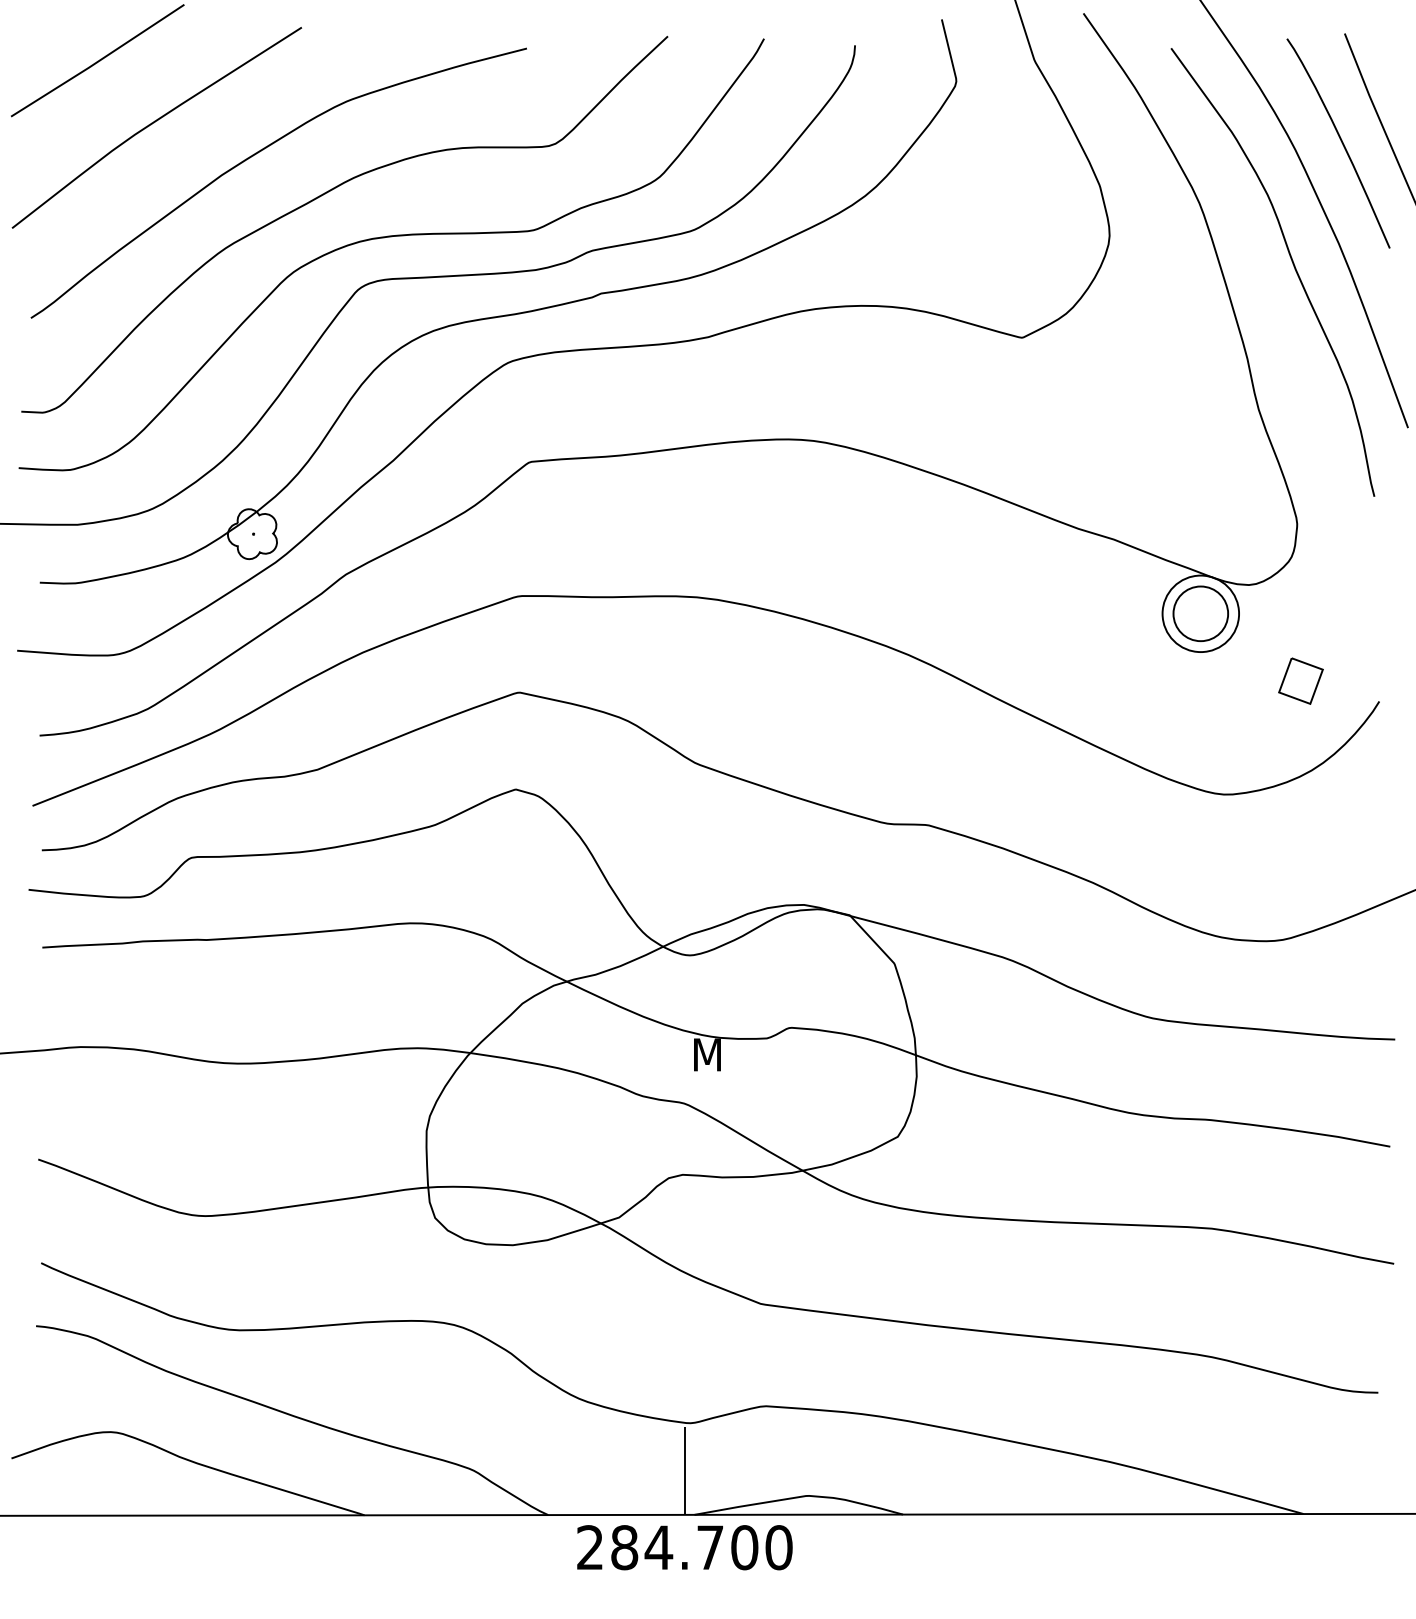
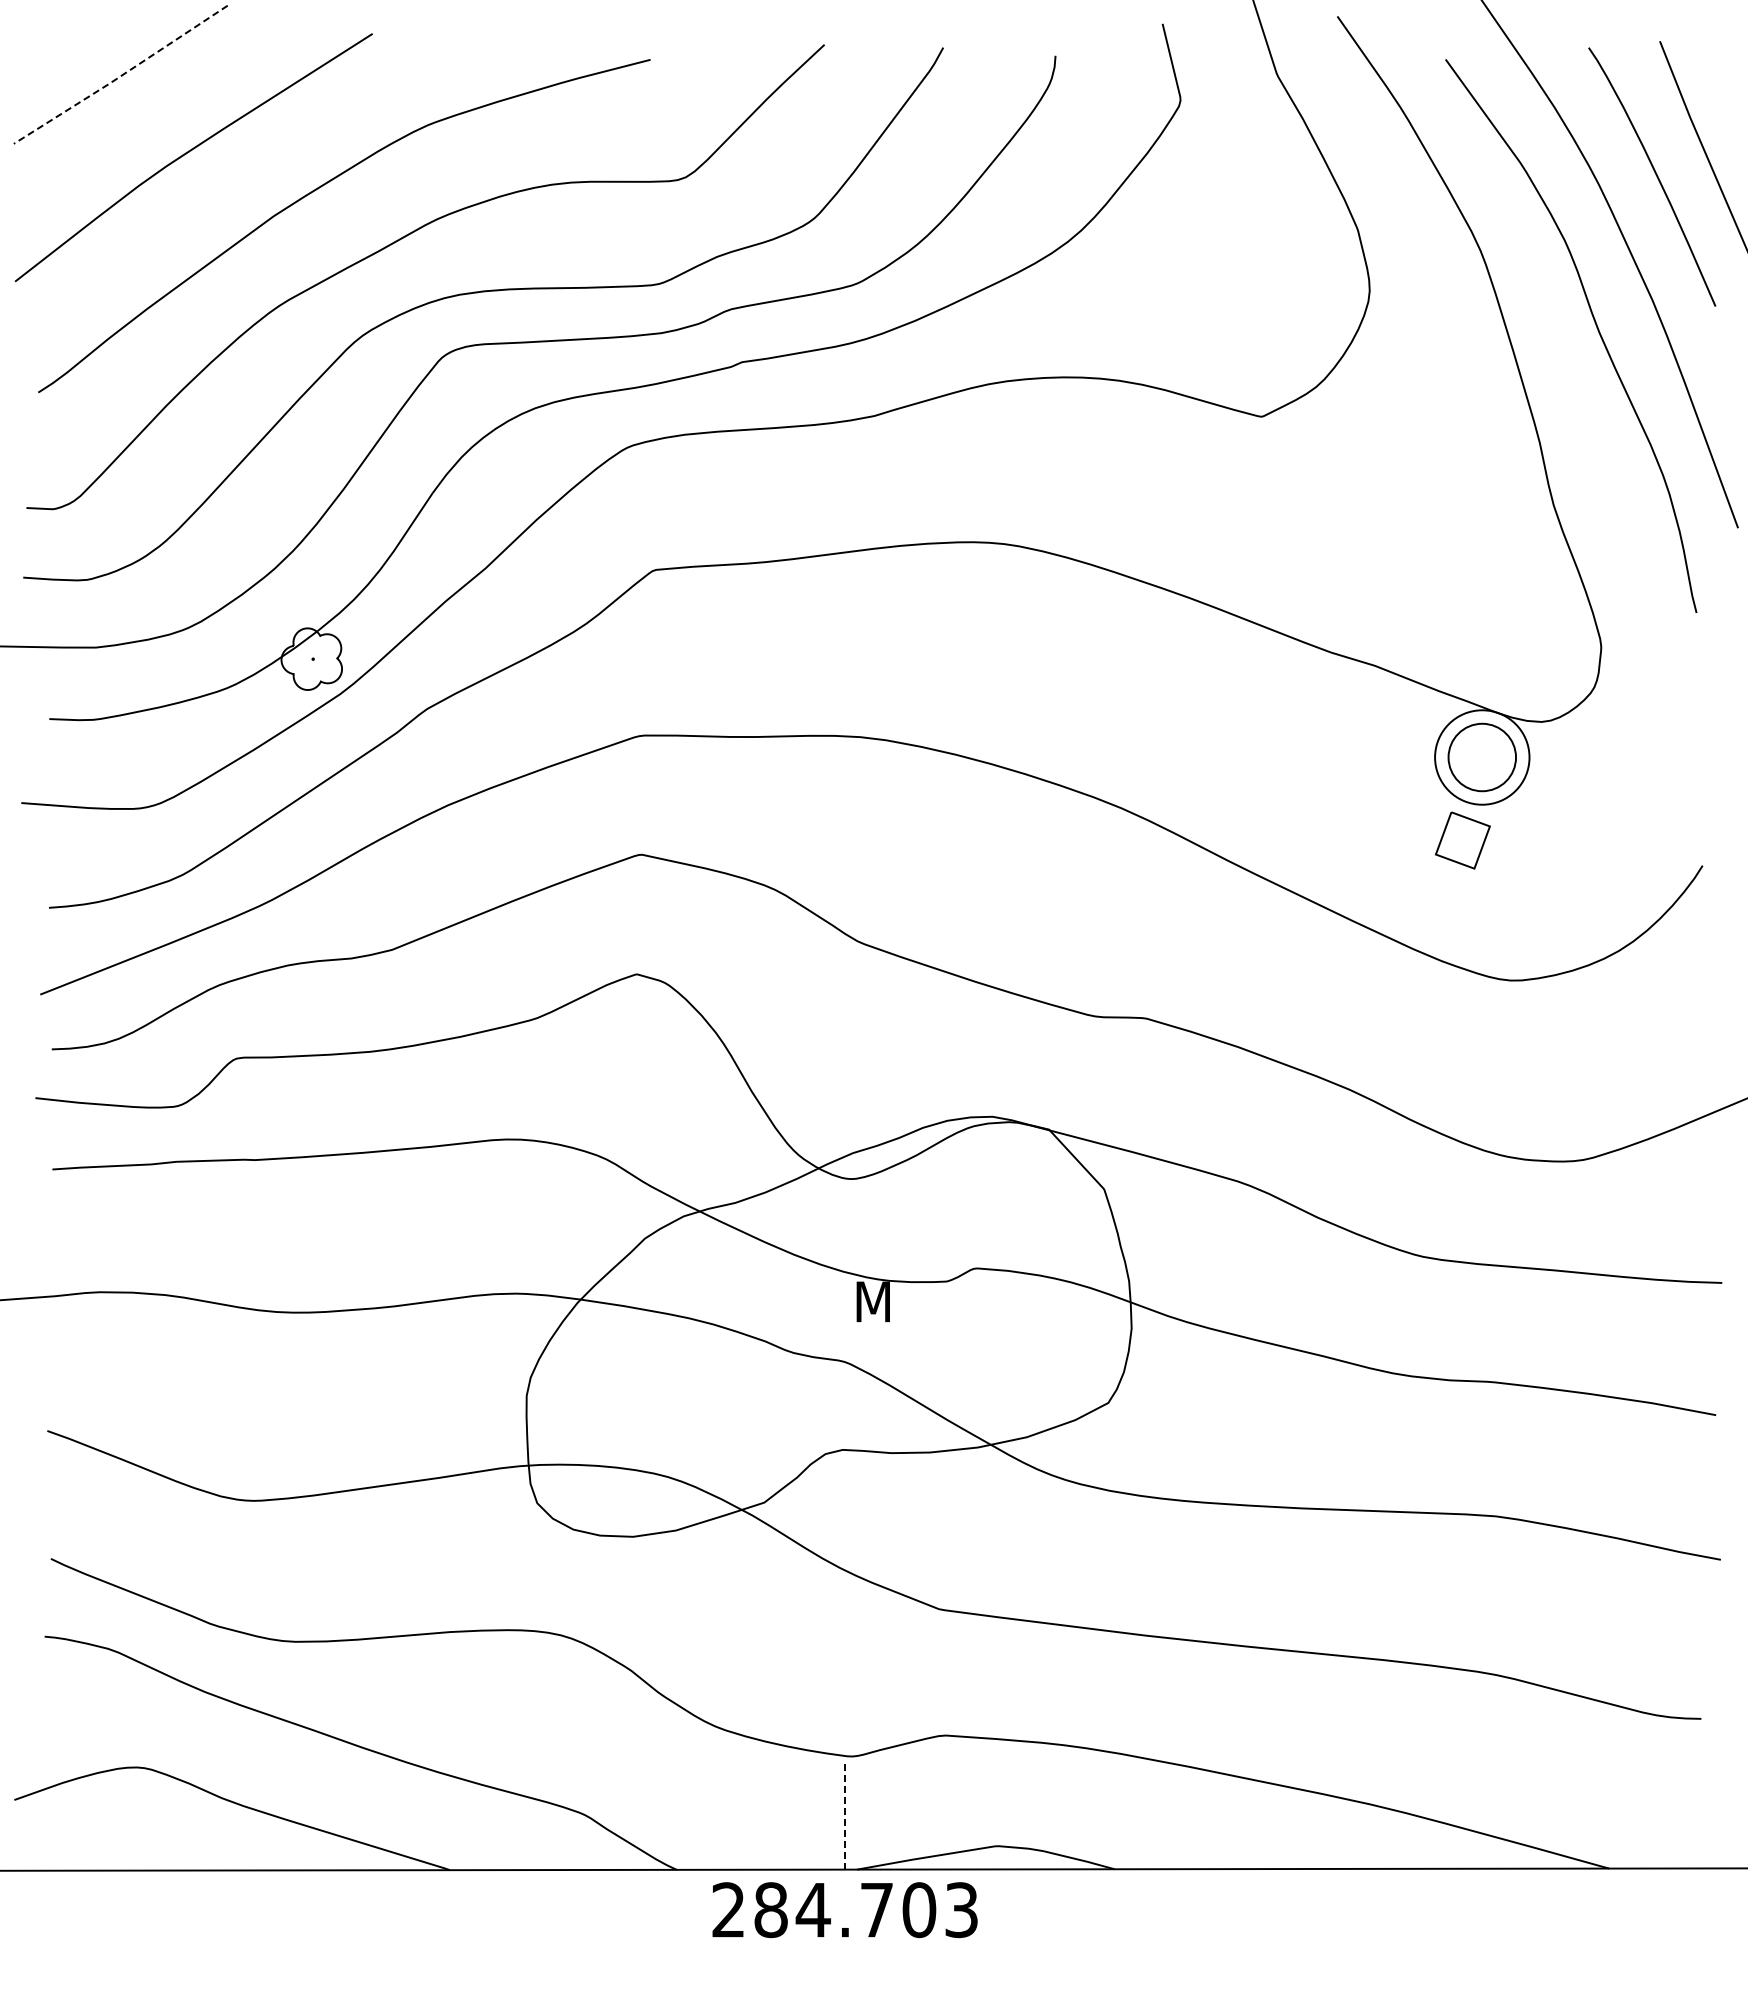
line: (97, 62) -> (120, 76), solid -> dashed
part: (1300, 681) -> (1462, 840), moved
line: (684, 1471) -> (845, 1815), solid -> dashed
text: (778, 1547) -> (961, 1910), 284.700 -> 284.703

